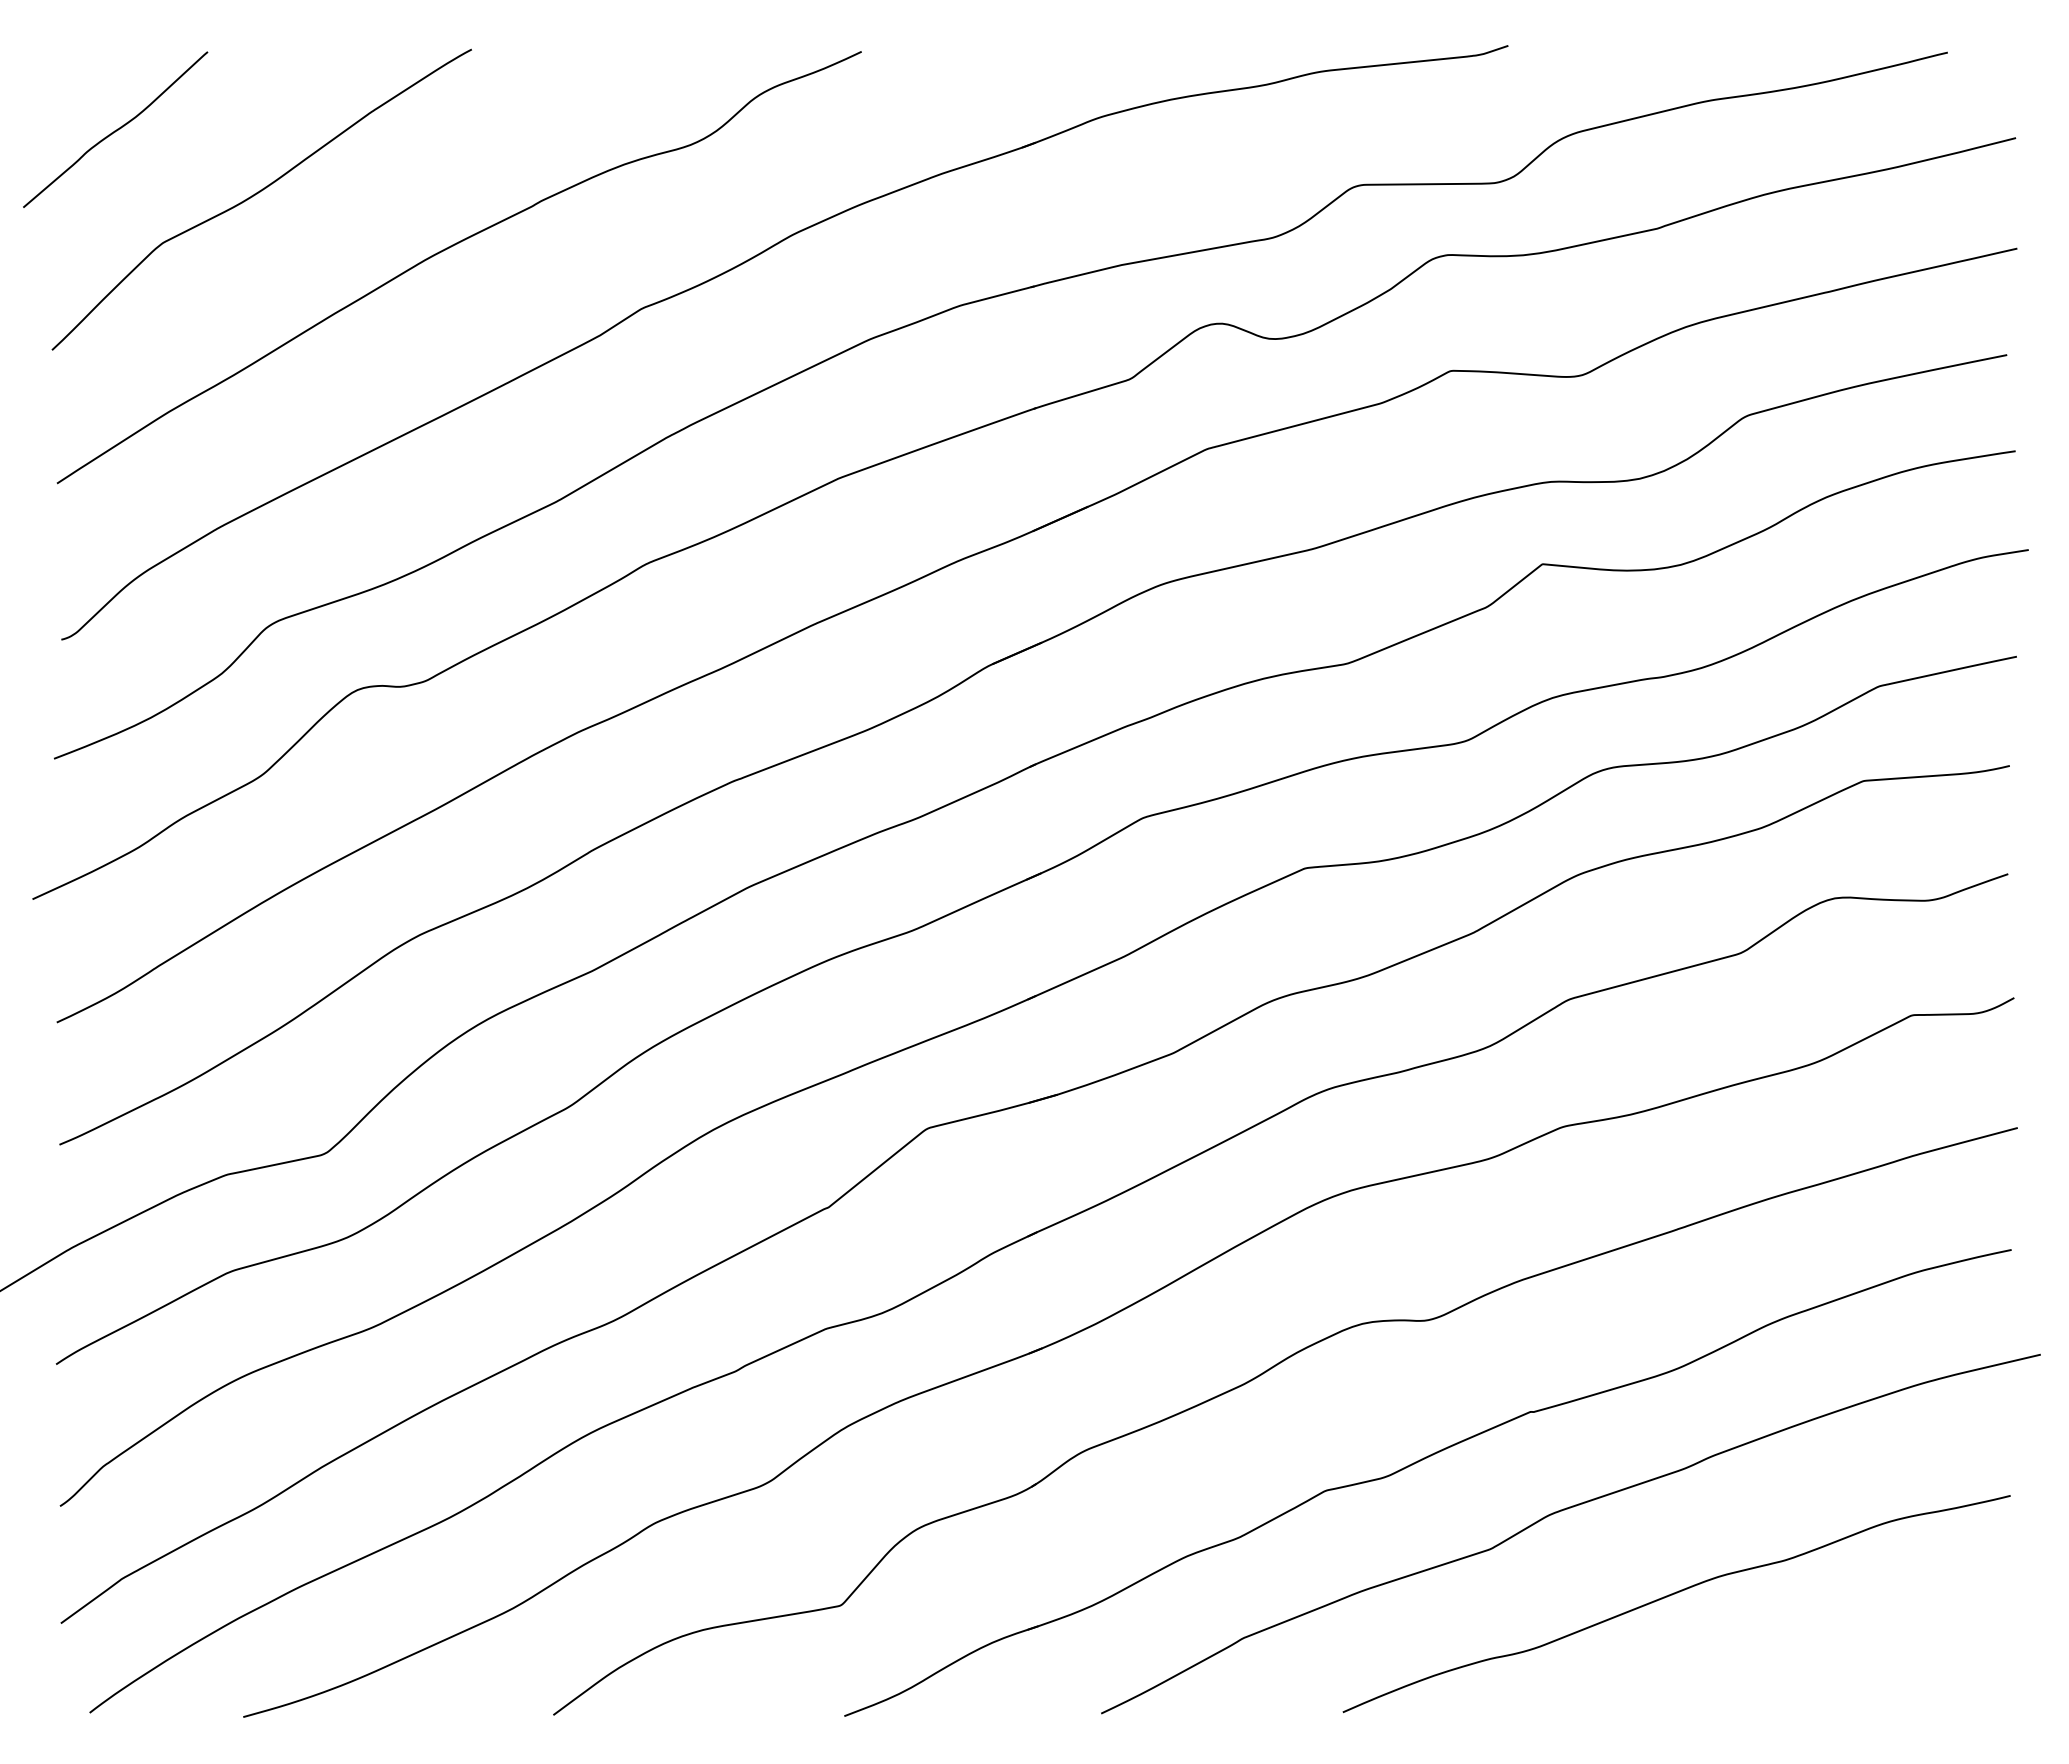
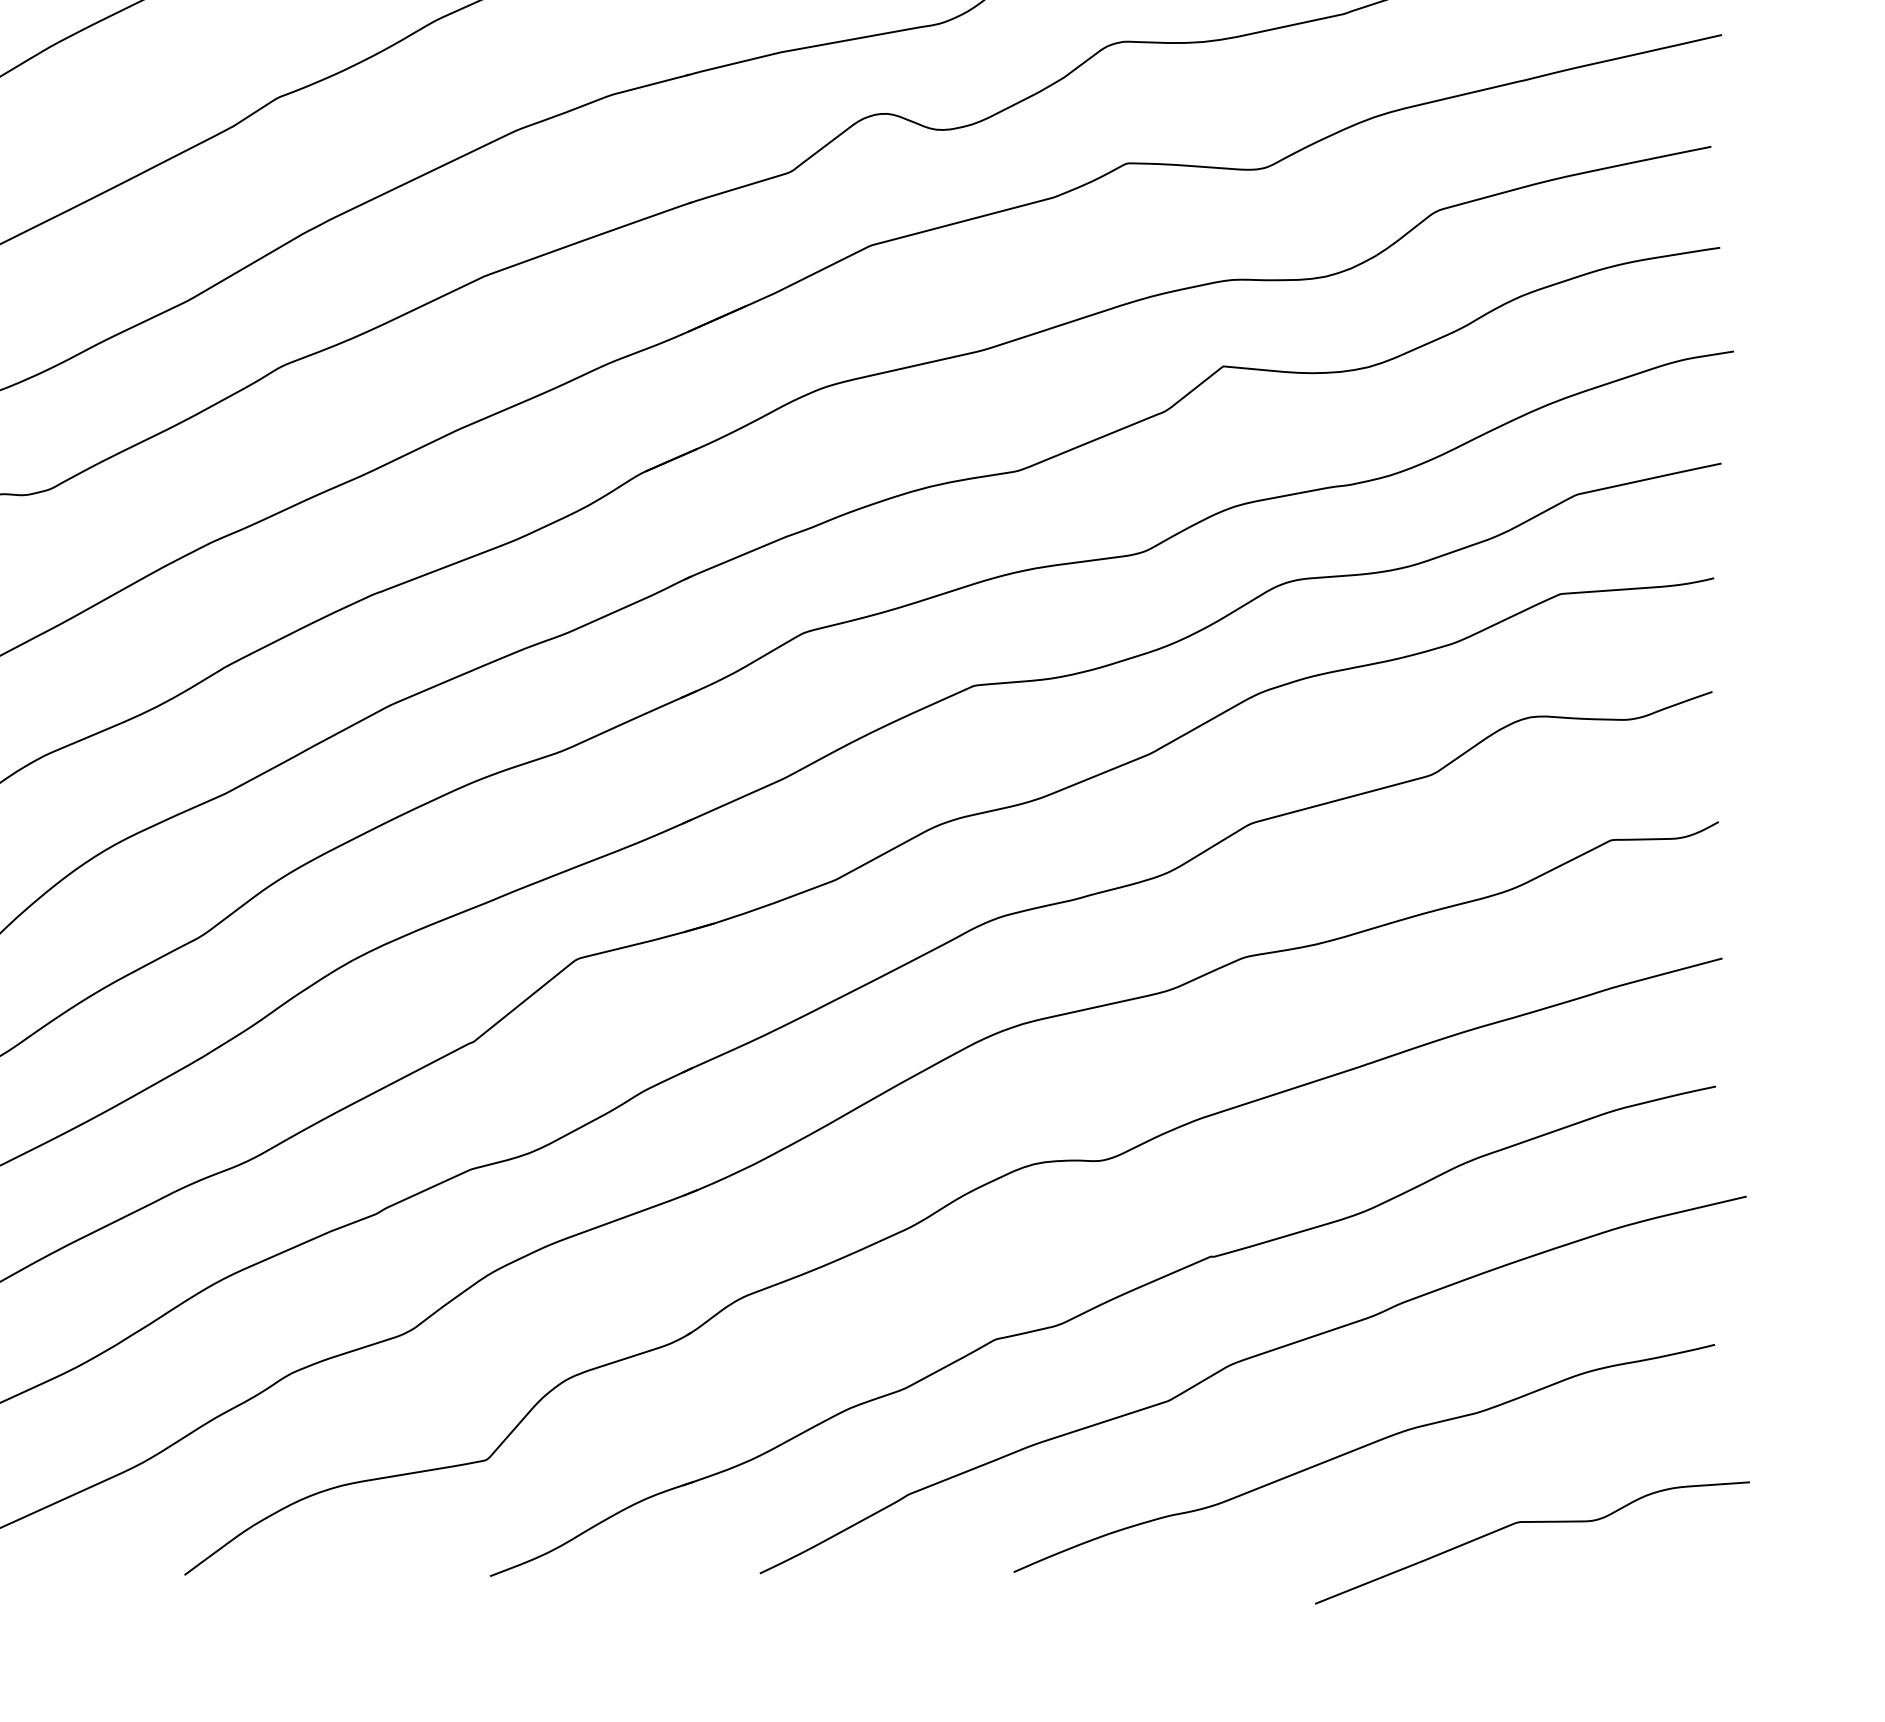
curve: (1836, 1665) -> (1532, 1523), added

